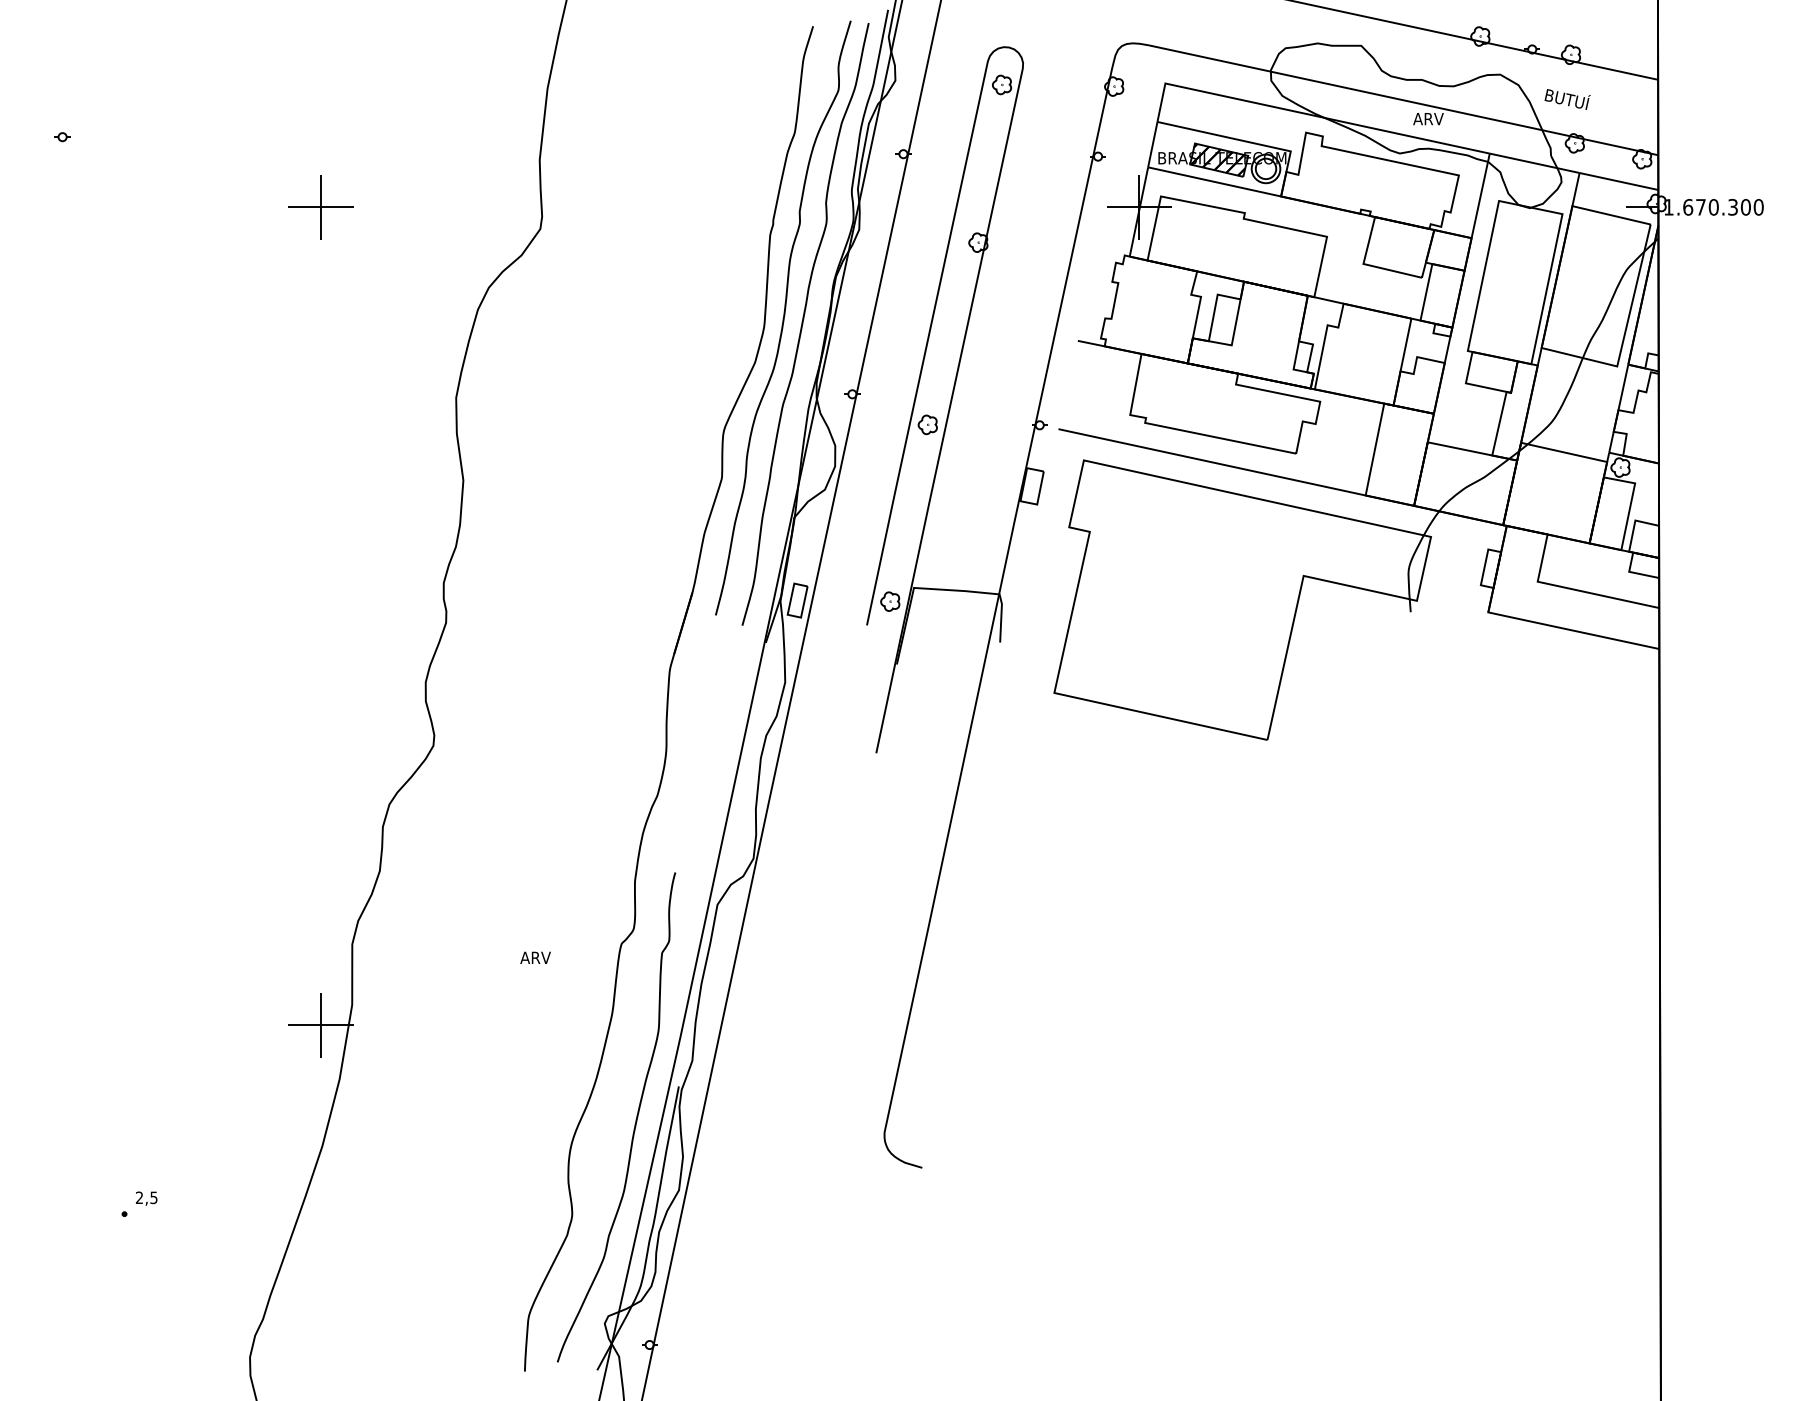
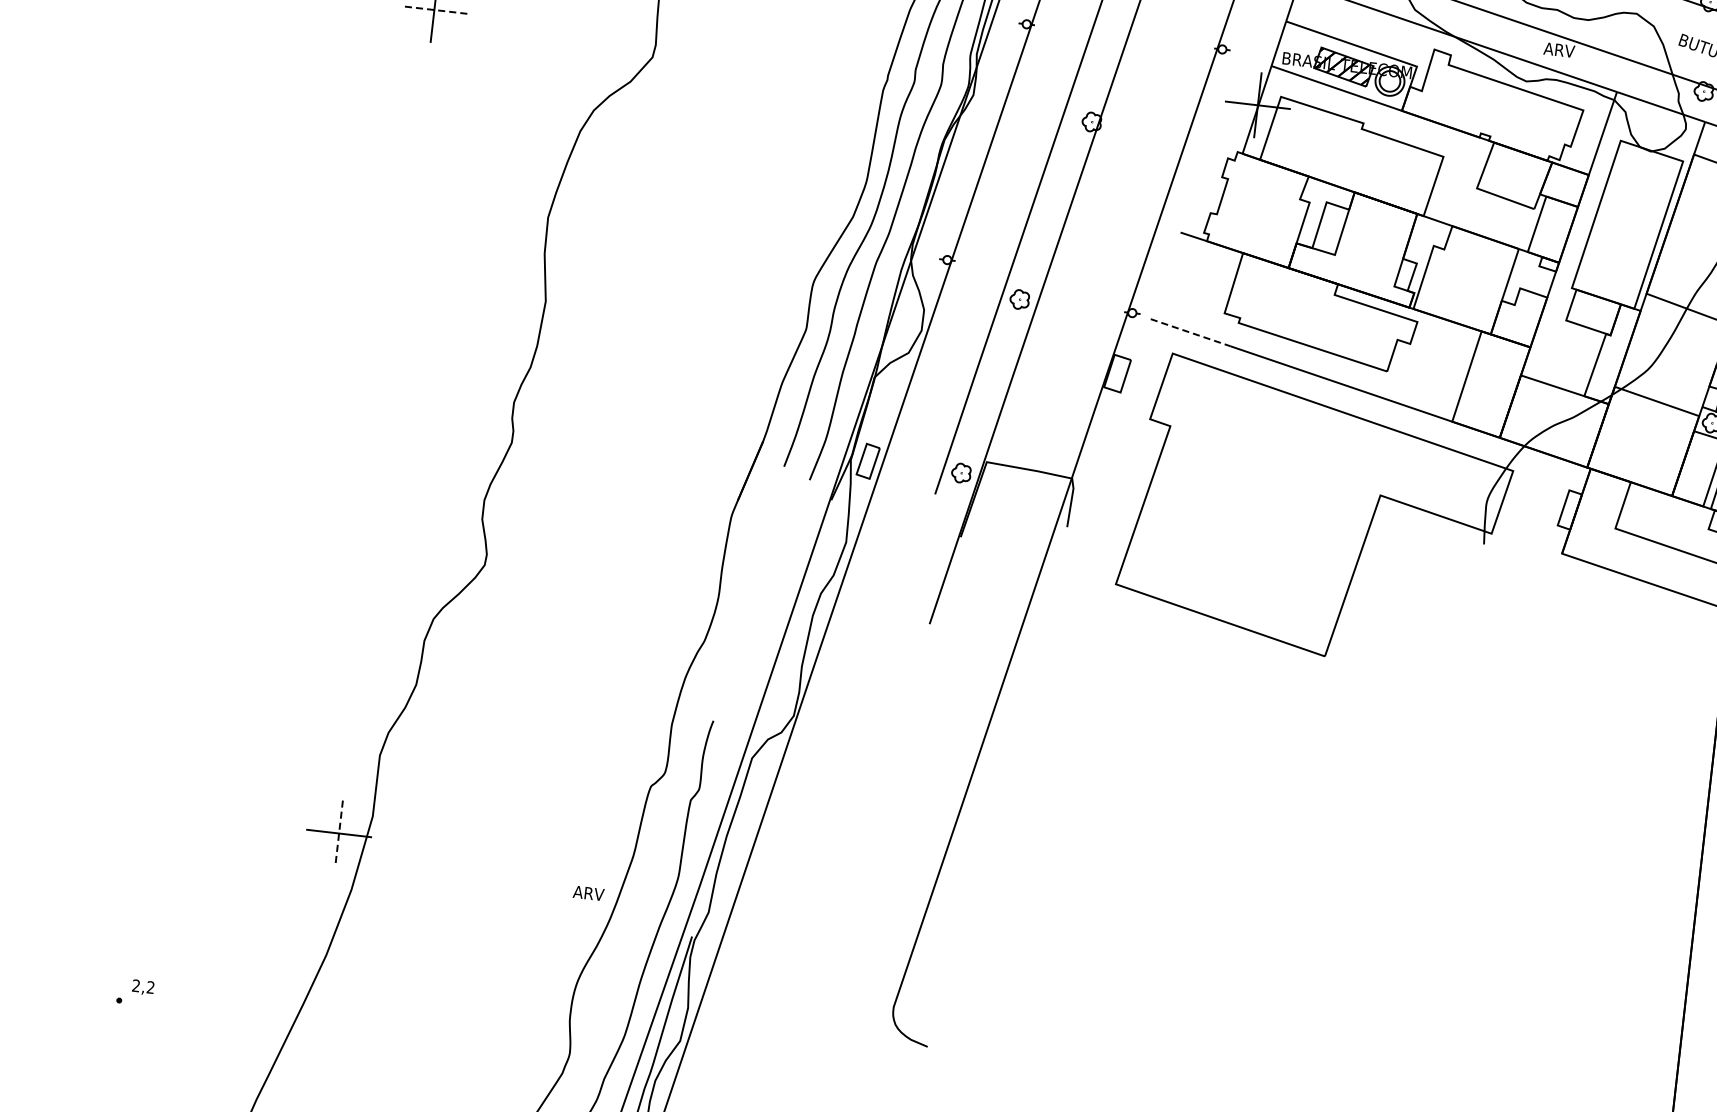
line: (321, 207) -> (434, 10), solid -> dashed
line: (1099, 437) -> (1191, 332), solid -> dashed
text: (535, 957) -> (588, 893), moved
line: (321, 1025) -> (339, 833), solid -> dashed
text: (153, 1197) -> (150, 987), 2,5 -> 2,2

